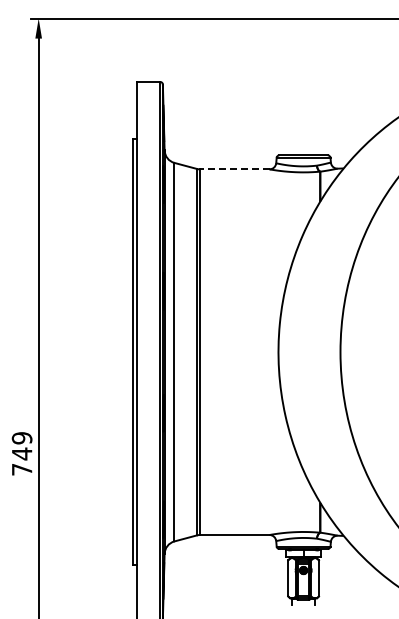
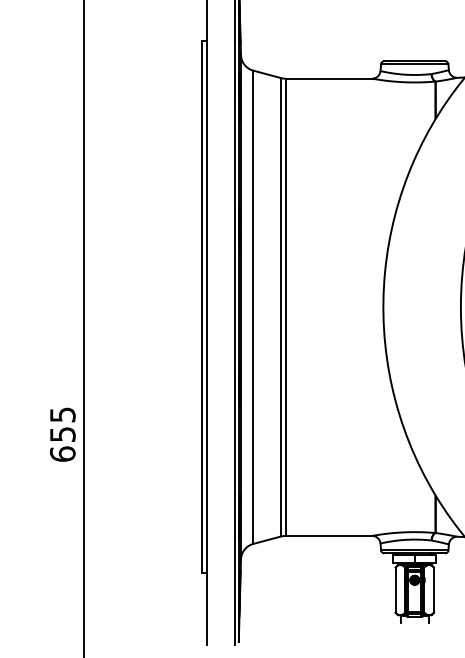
line: (234, 169) -> (328, 78), dashed -> solid
text: (21, 453) -> (62, 433), 749 -> 655

